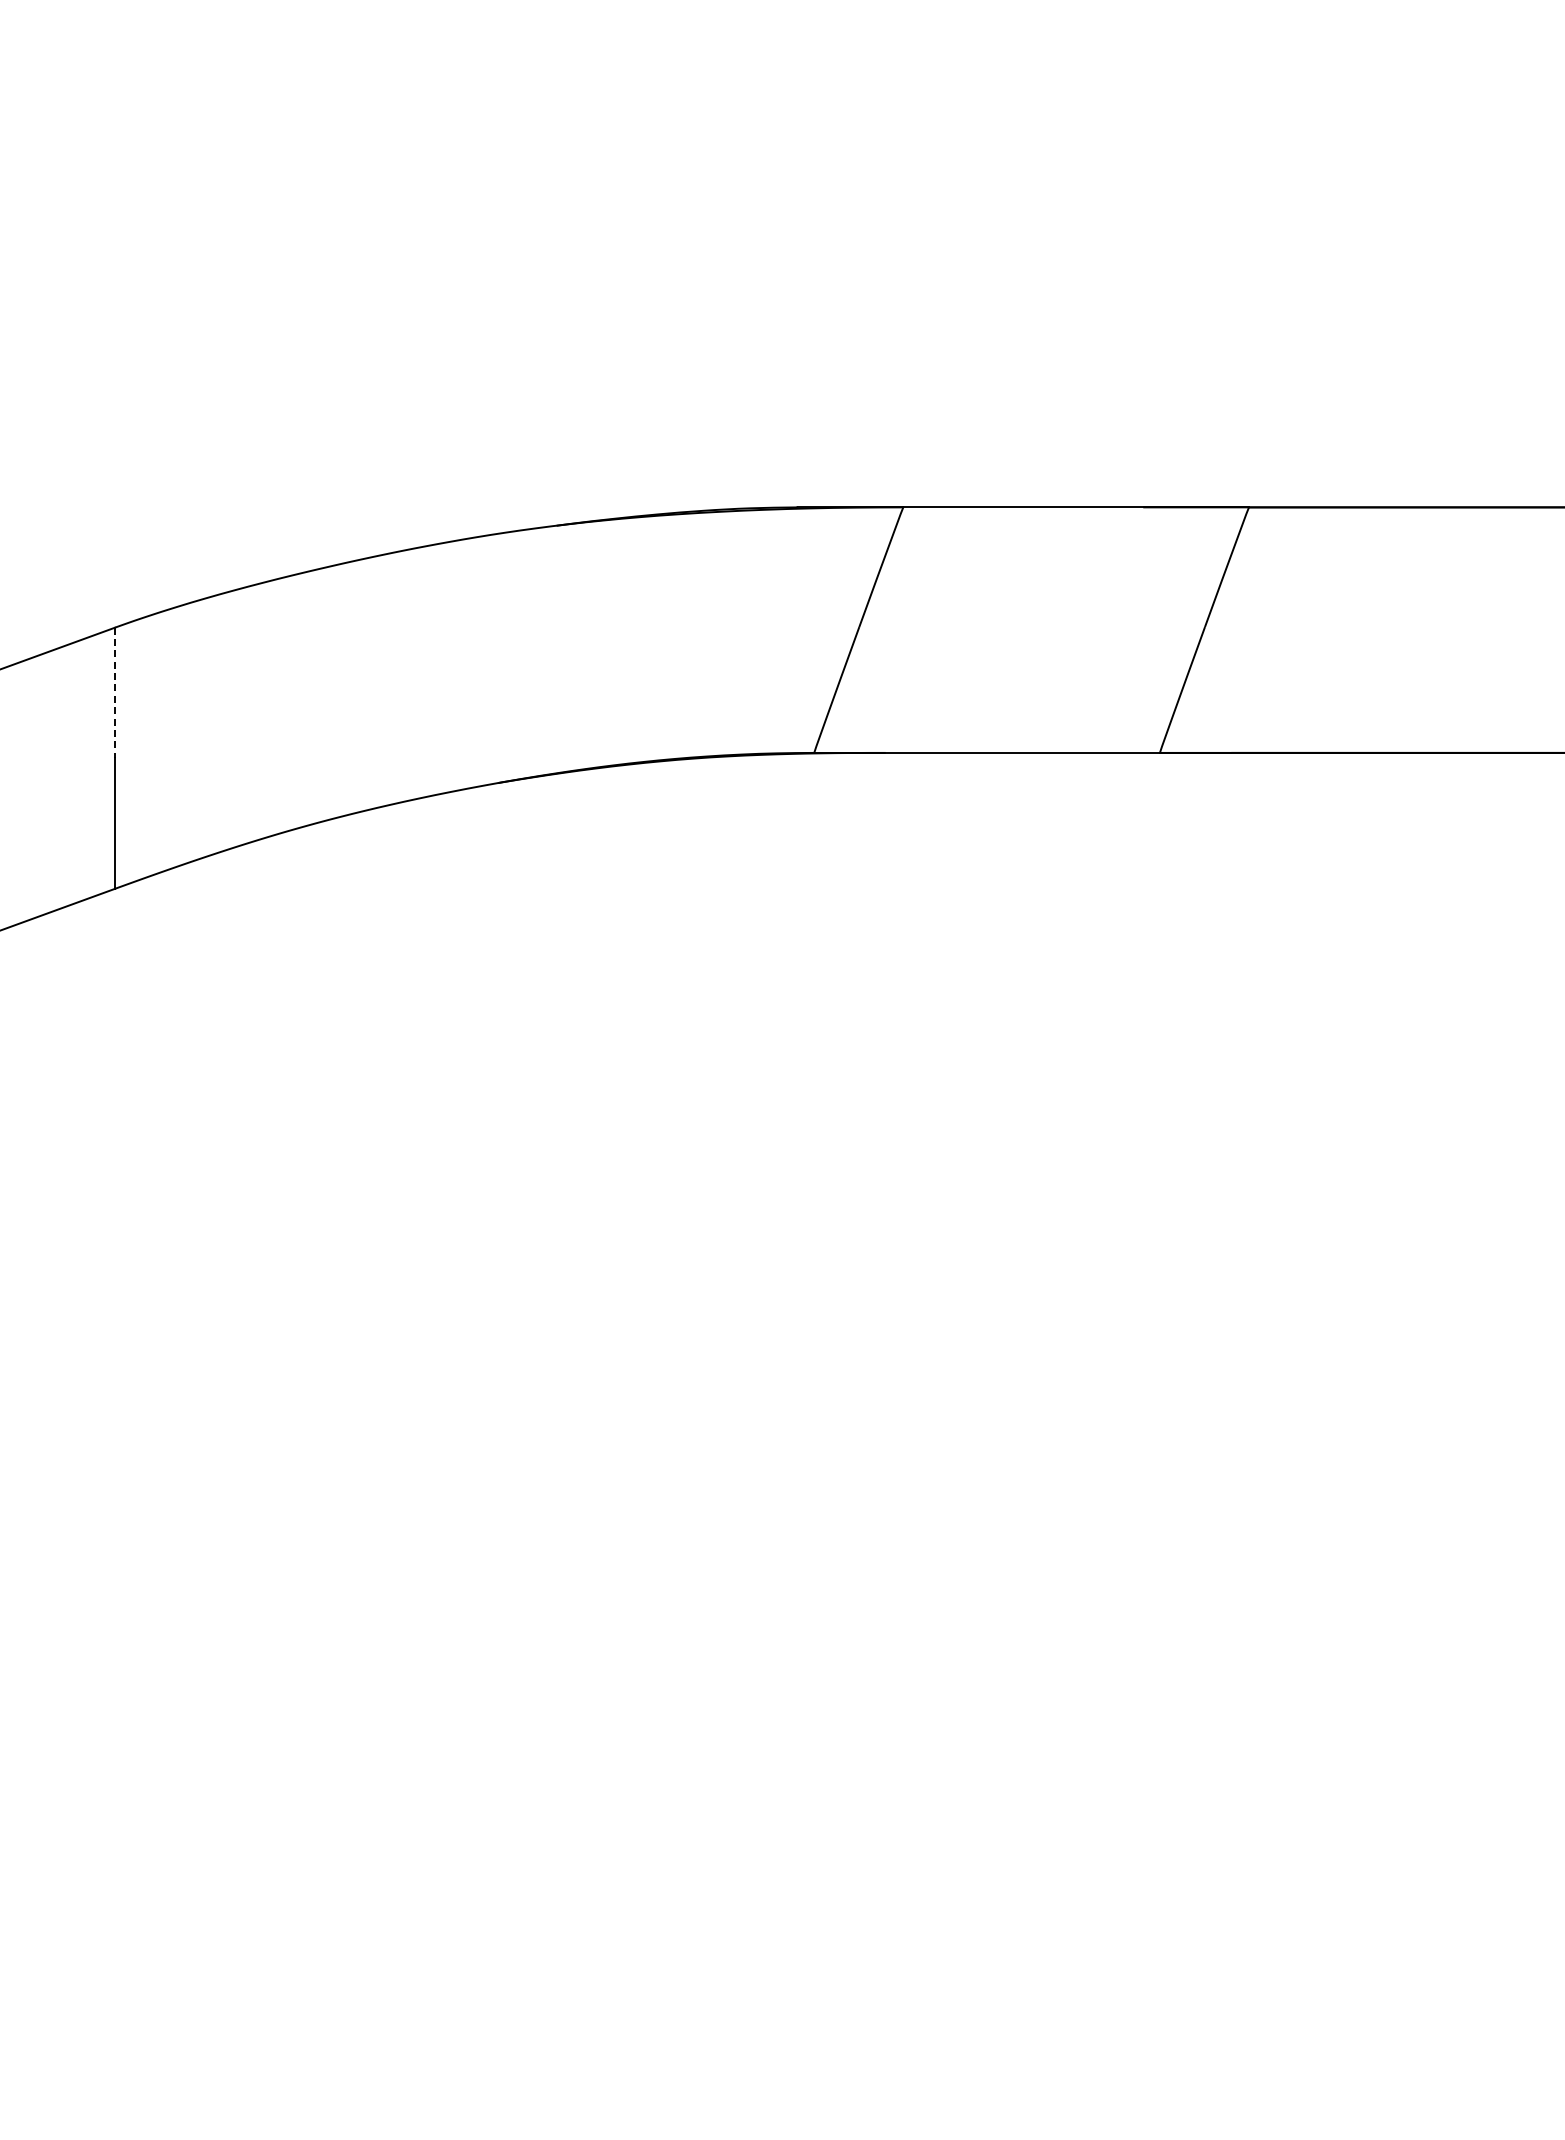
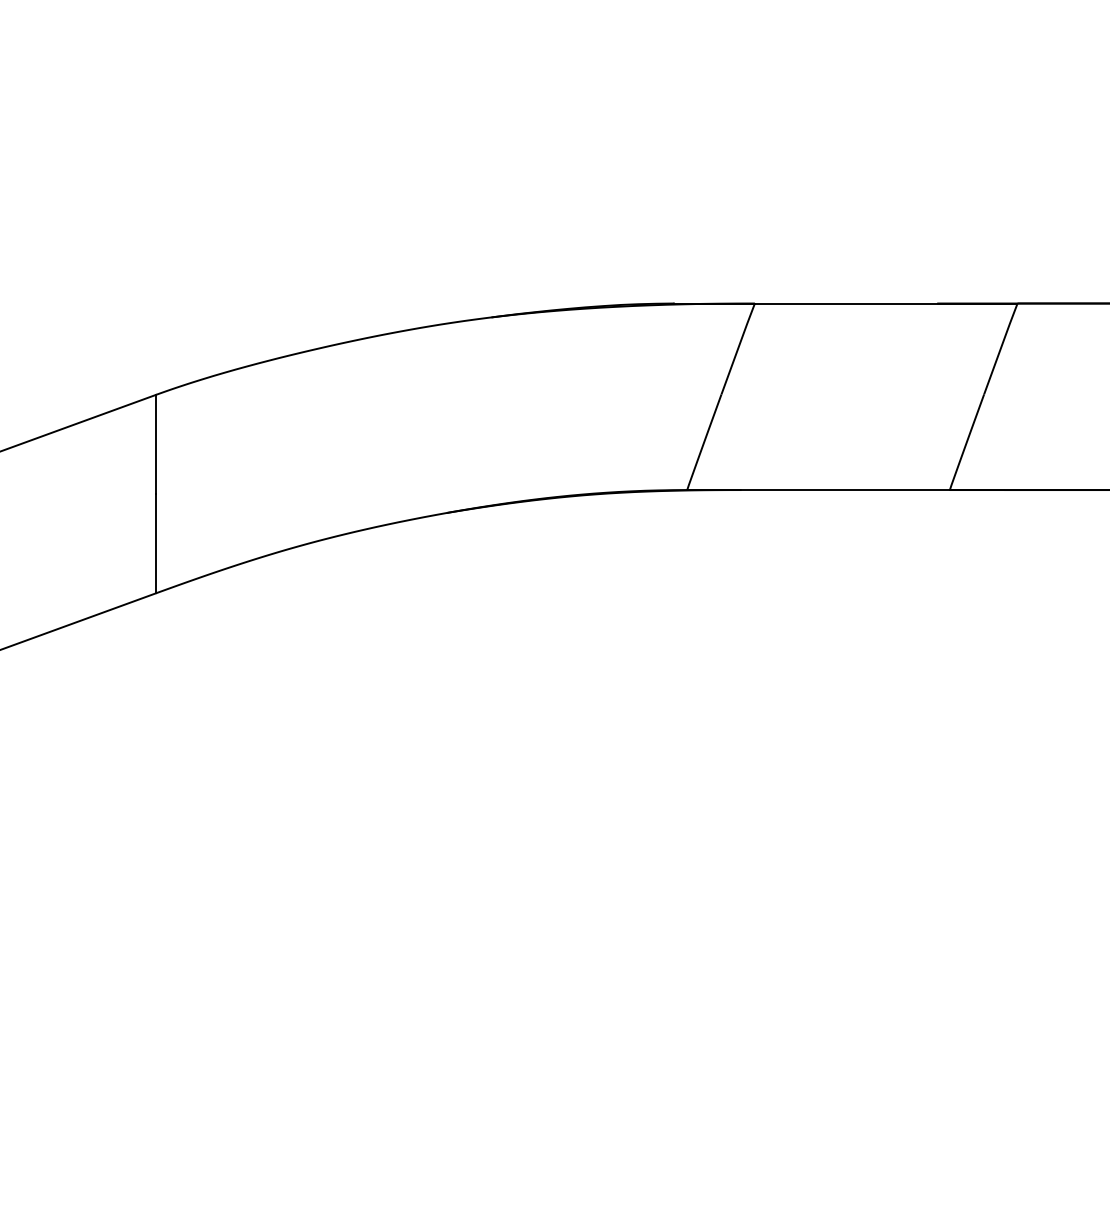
line: (114, 693) -> (155, 444), dashed -> solid

